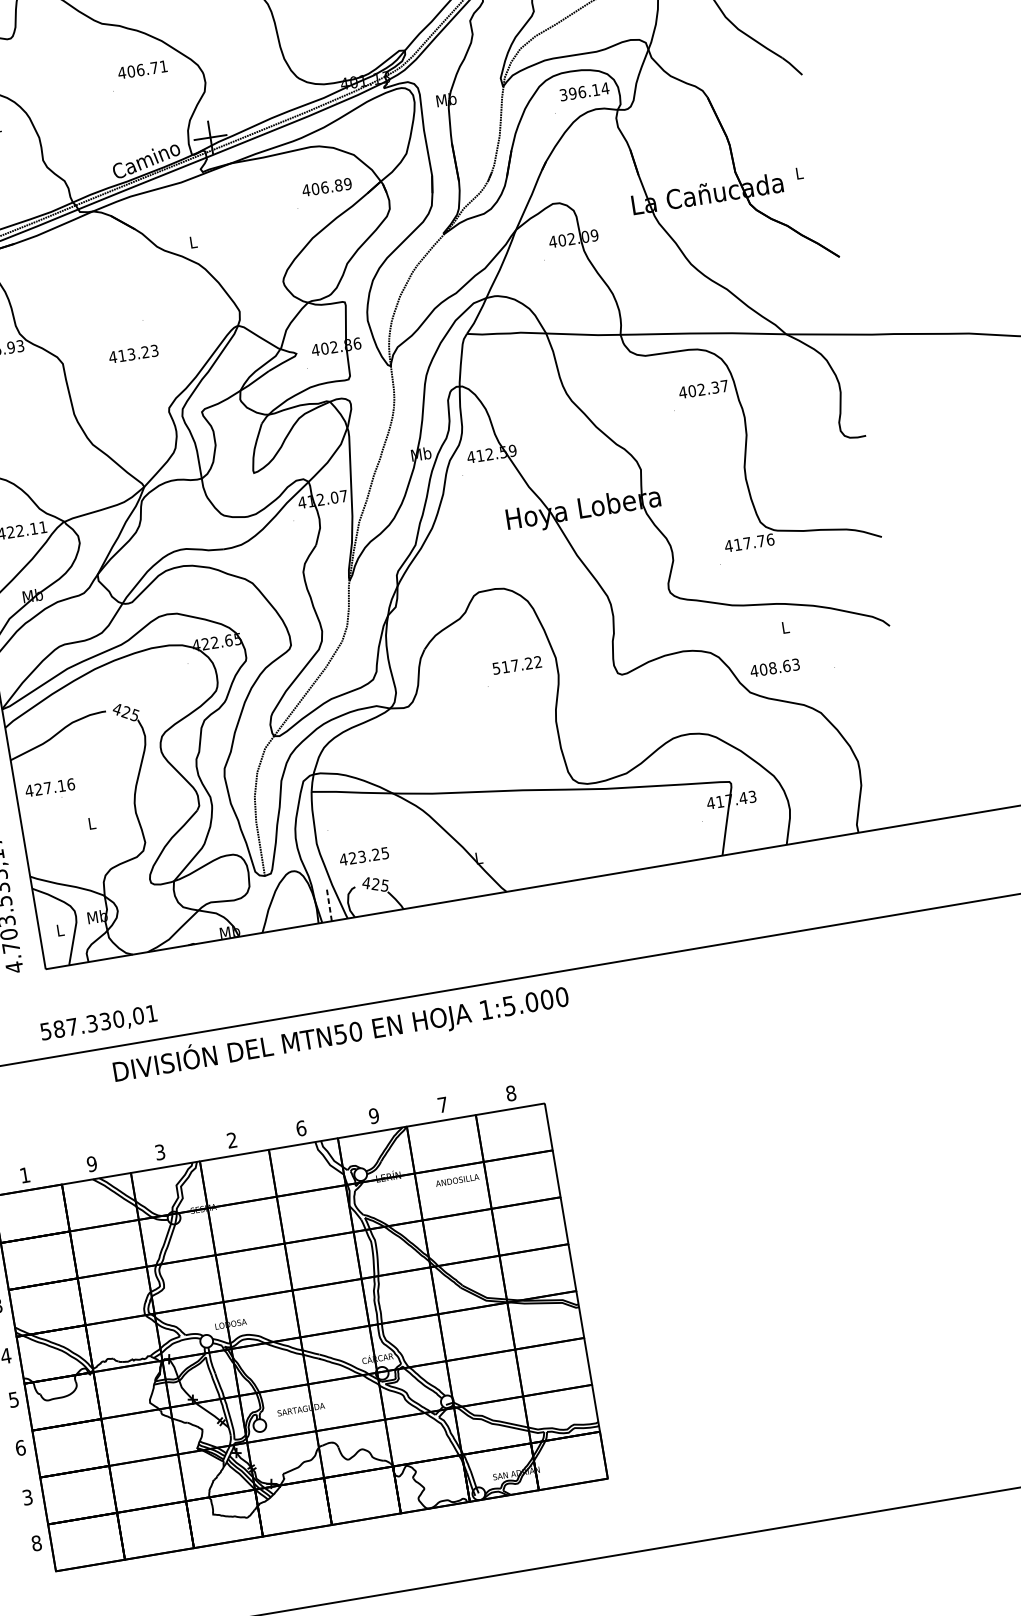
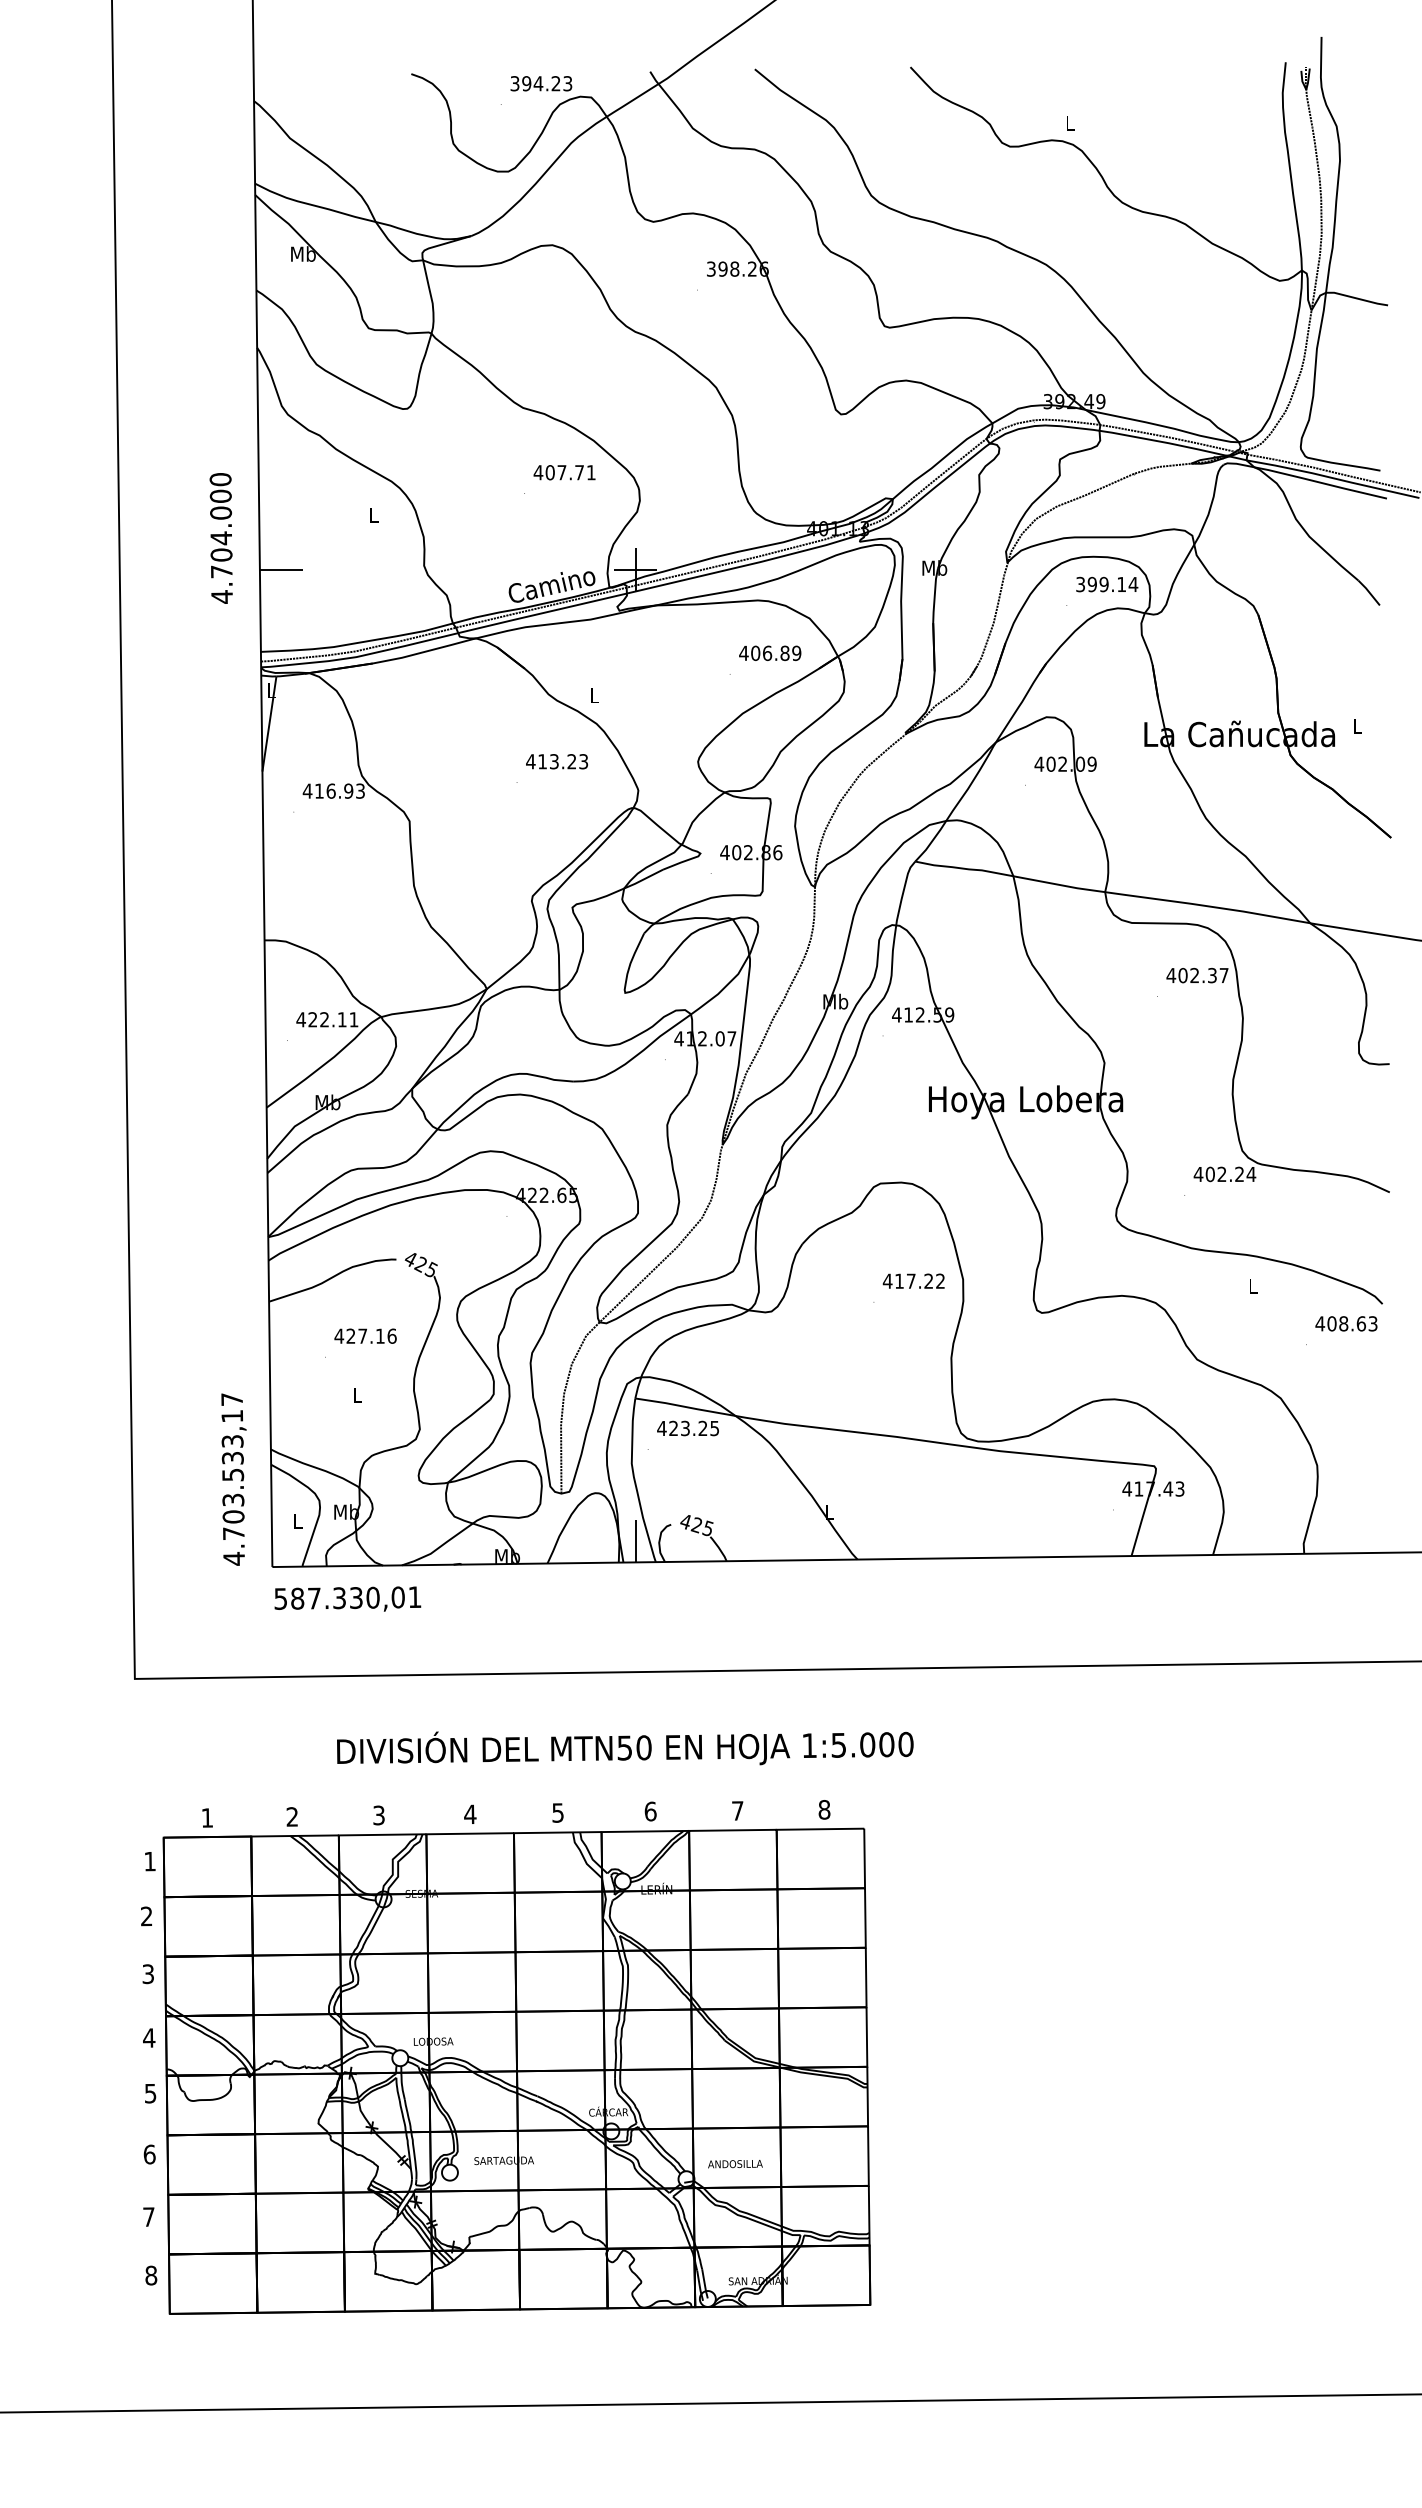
text: (140, 70) -> (561, 472), 406.71 -> 407.71
text: (581, 92) -> (1103, 584), 396.14 -> 399.14
text: (133, 353) -> (556, 761), moved
text: (753, 542) -> (1230, 1174), 417.76 -> 402.24
text: (496, 667) -> (887, 1280), 517.22 -> 417.22
text: (774, 667) -> (1346, 1323), moved
text: (49, 787) -> (365, 1335), moved
text: (363, 856) -> (687, 1428), moved
line: (329, 903) -> (635, 1540), dashed -> solid
text: (98, 1022) -> (347, 1598), moved
text: (341, 1034) -> (625, 1748), moved
text: (374, 1116) -> (650, 1811), 9 -> 6
text: (301, 1128) -> (558, 1812), 6 -> 5
text: (232, 1140) -> (470, 1814), 2 -> 4
text: (92, 1163) -> (292, 1816), 9 -> 2
text: (457, 1180) -> (735, 2164), moved
text: (27, 1497) -> (148, 2217), 3 -> 7

